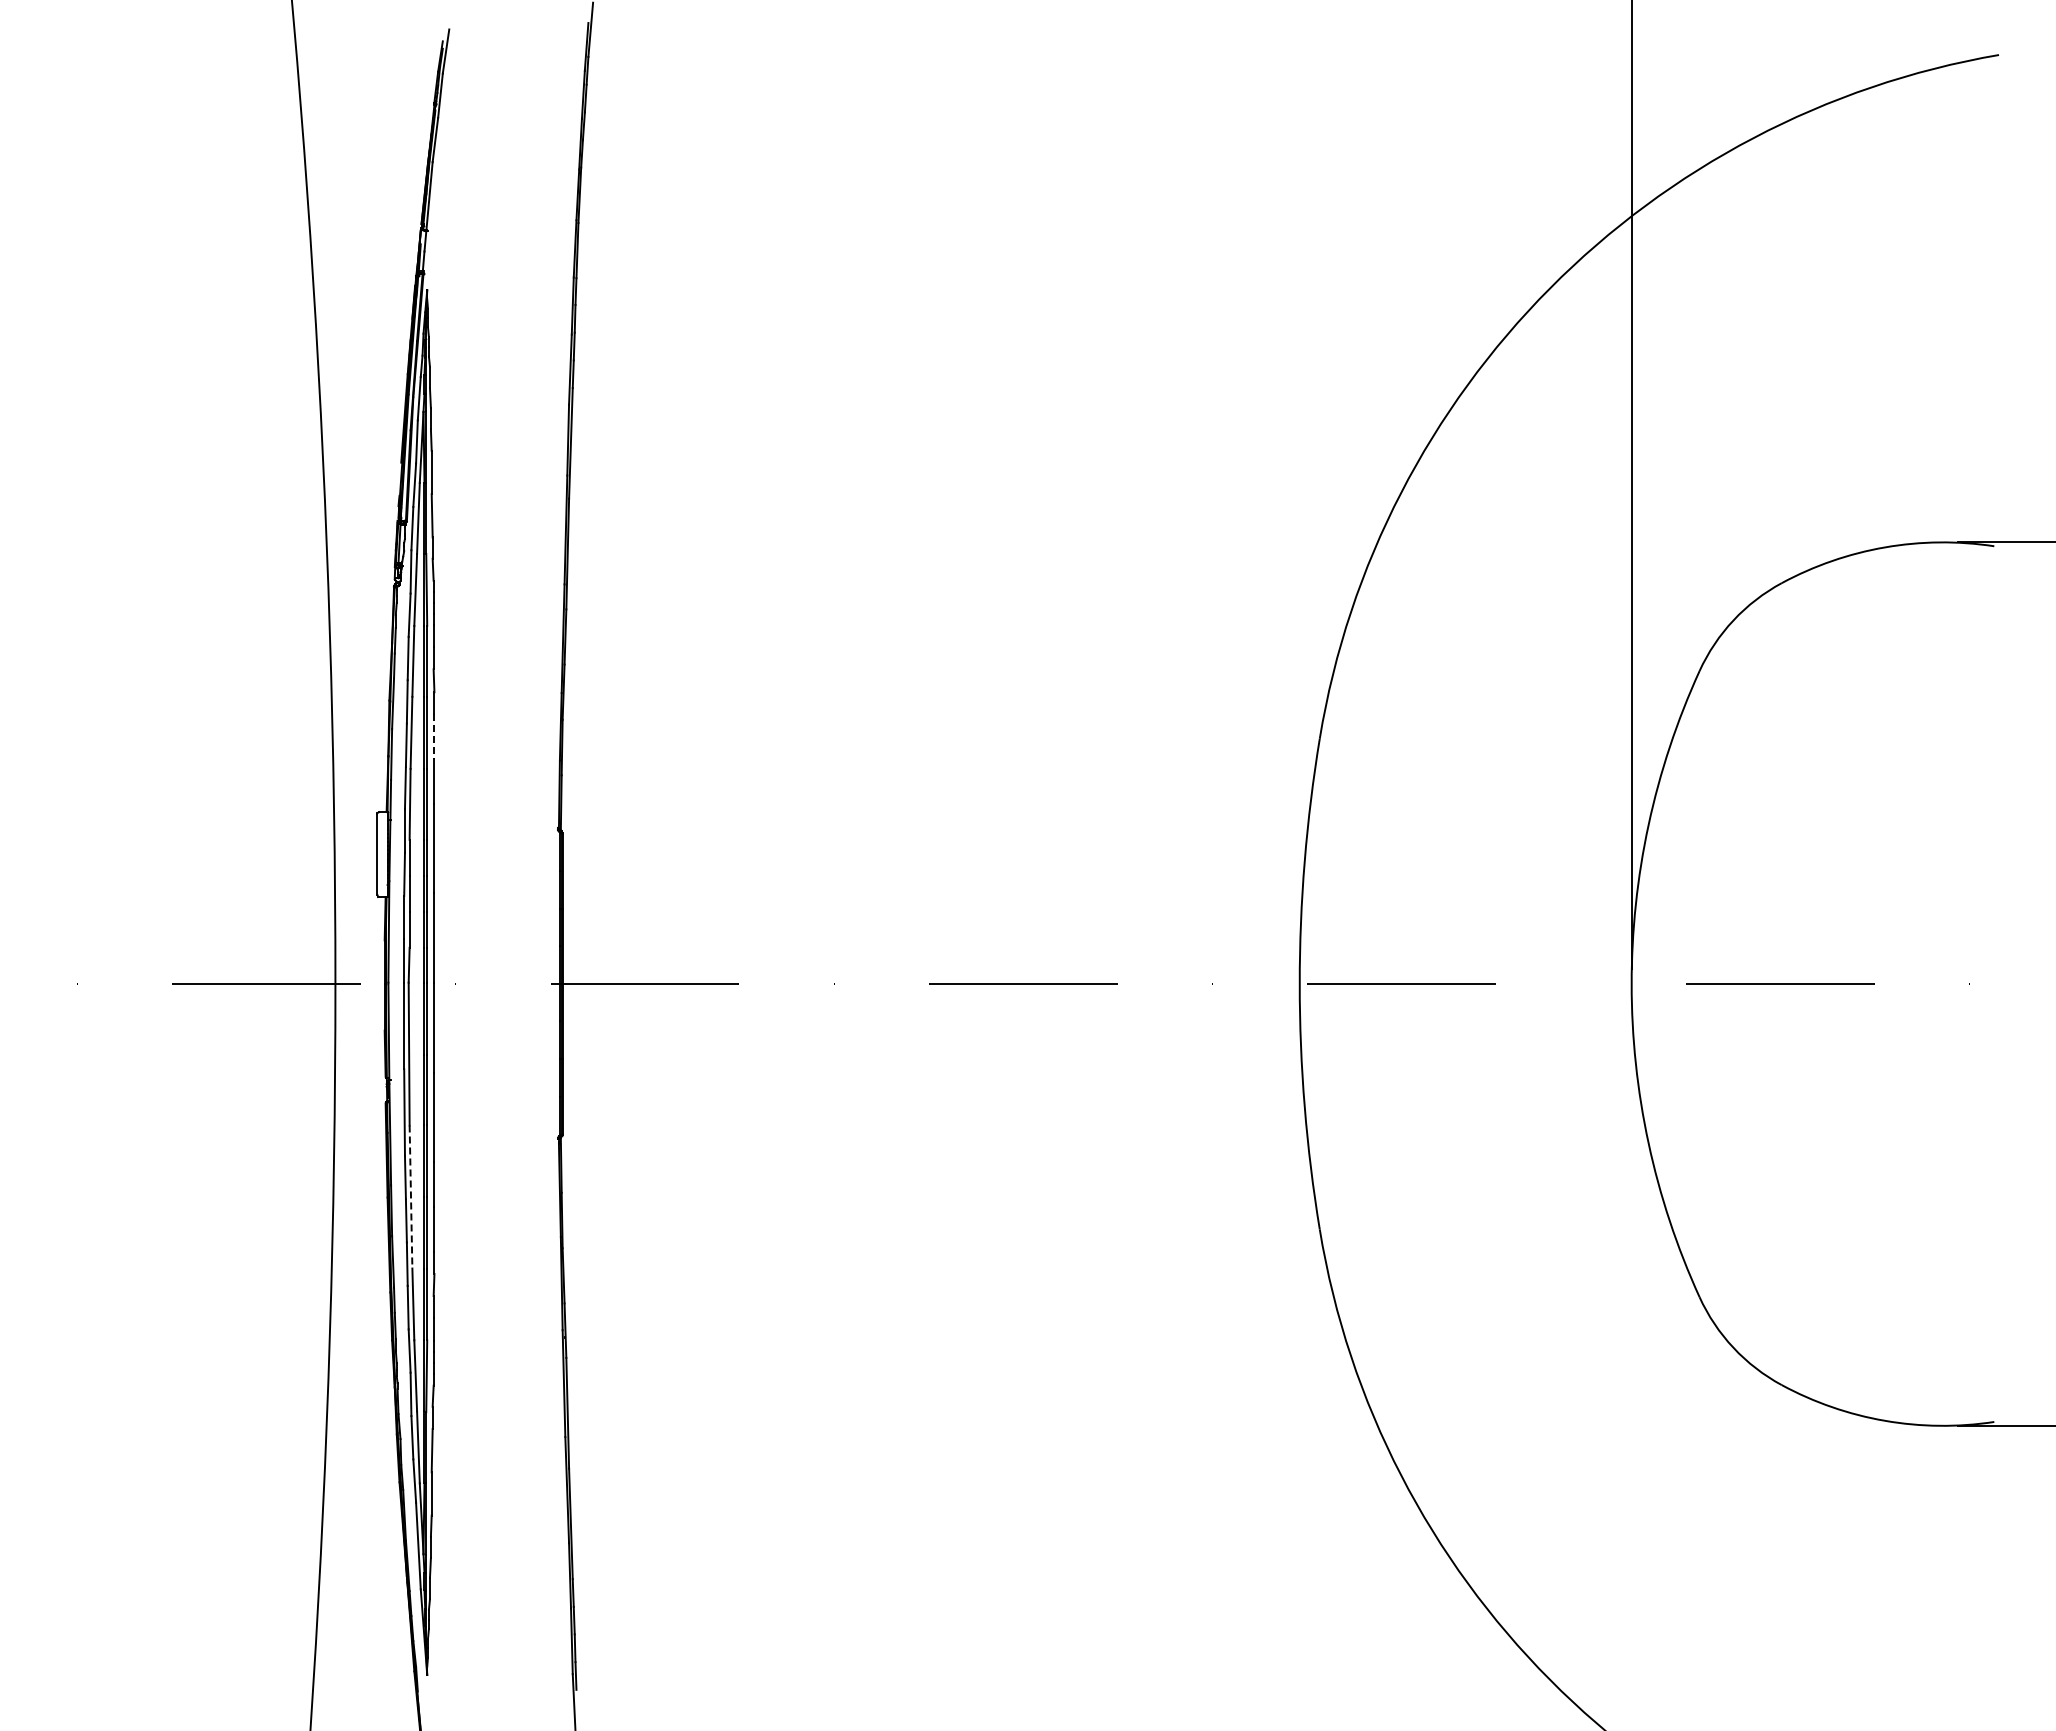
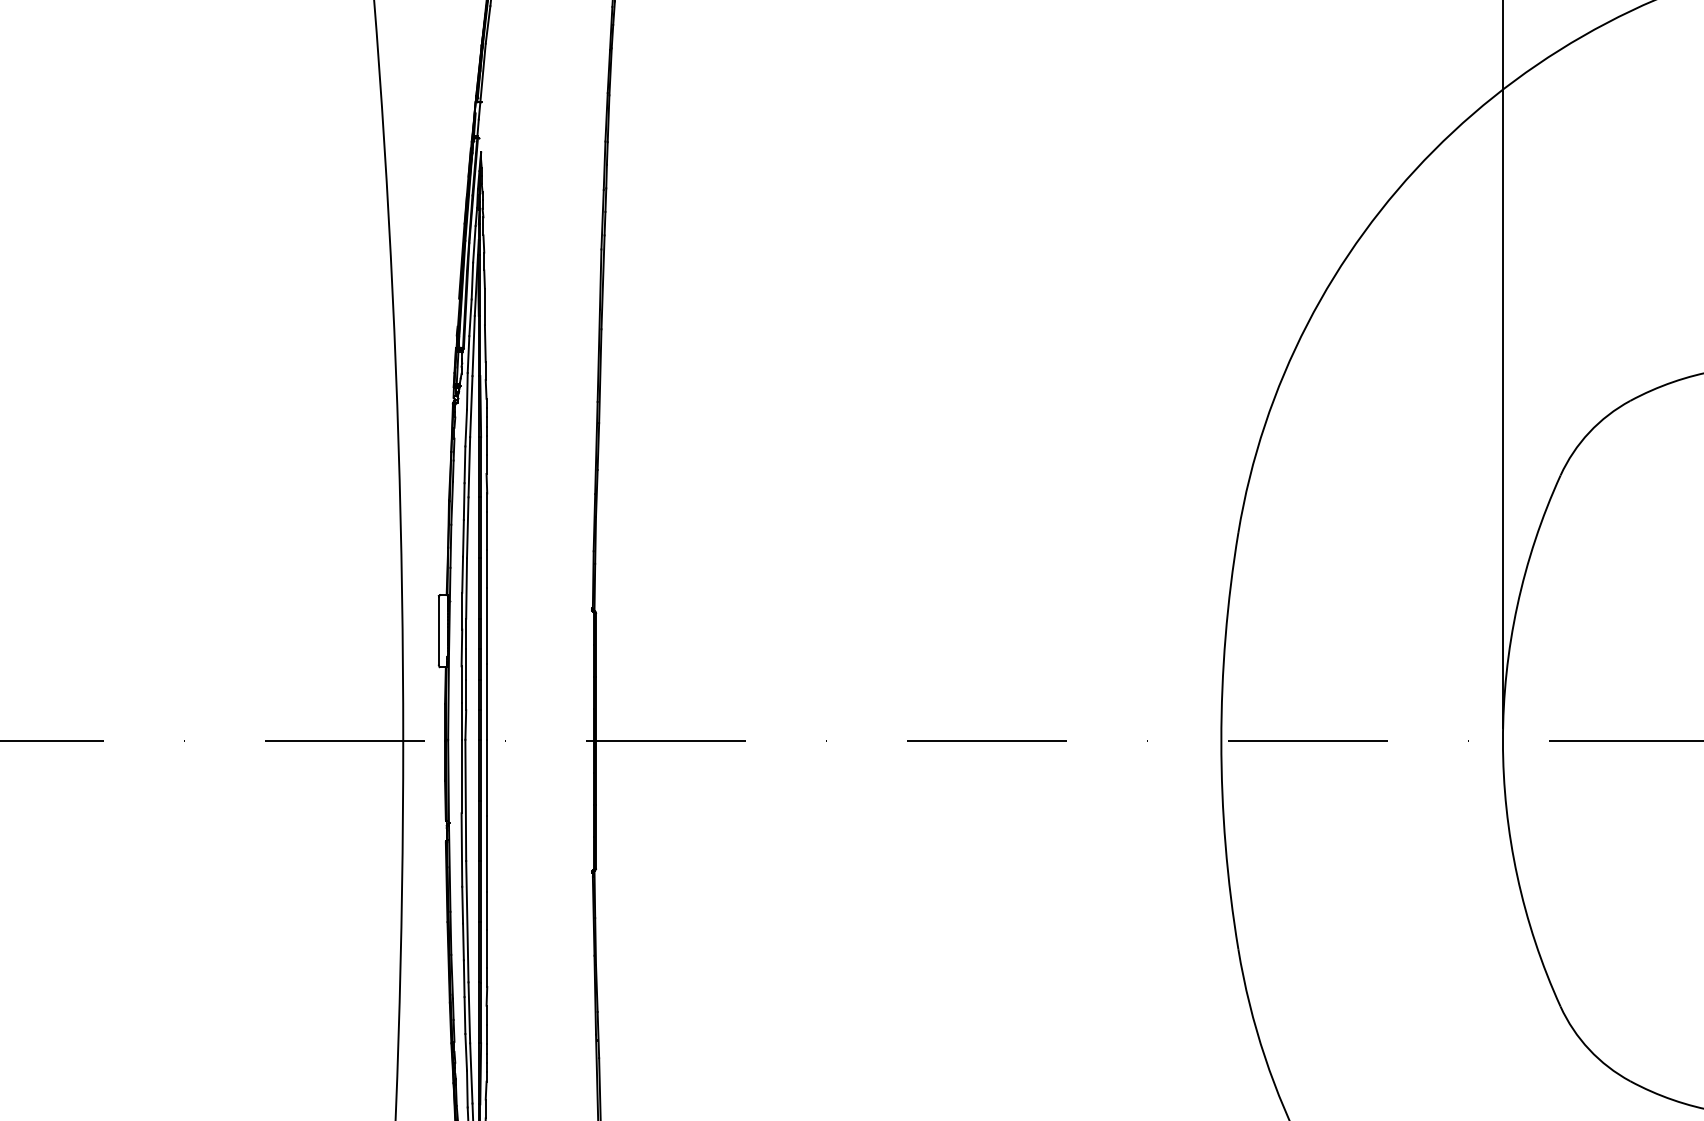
line: (434, 736) -> (487, 530), dashed -> solid
line: (411, 1197) -> (467, 922), dashed -> solid

